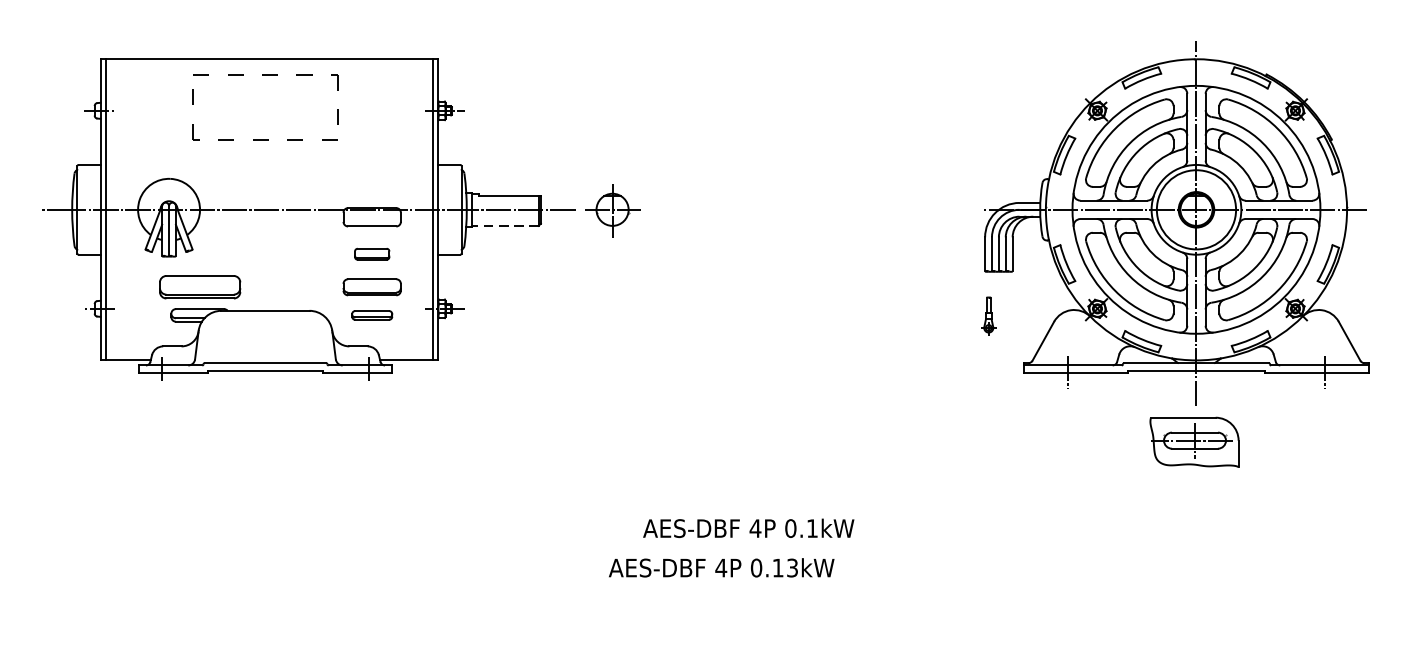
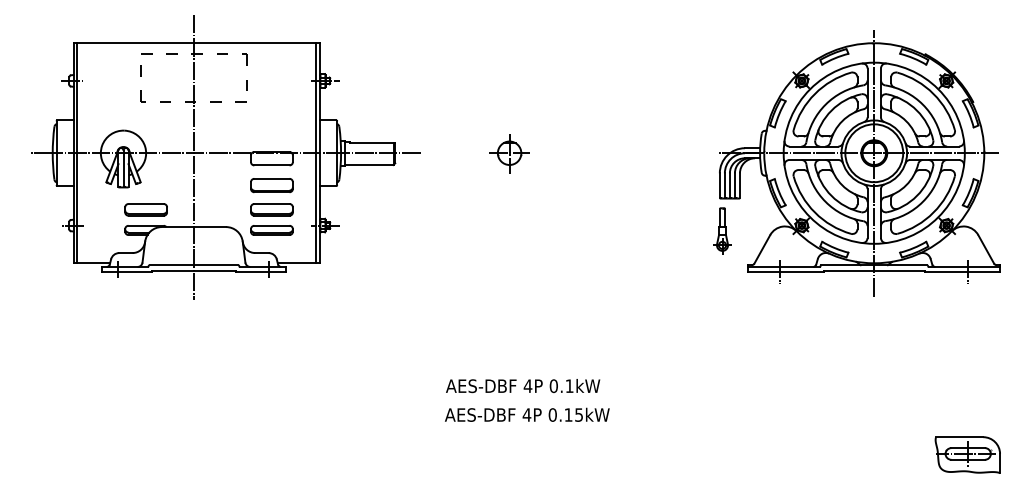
part: (612, 210) -> (509, 153), moved
line: (264, 214) -> (193, 156), added
line: (505, 226) -> (369, 165), dashed -> solid
part: (371, 253) -> (271, 185), size x1.67
part: (199, 286) -> (145, 209), size x0.71
part: (371, 315) -> (271, 230), size x1.43
part: (988, 315) -> (722, 230), size x1.67
part: (1194, 441) -> (967, 454), moved
text: (749, 529) -> (523, 386), moved
text: (791, 567) -> (578, 414), 0.13kW -> 0.15kW

